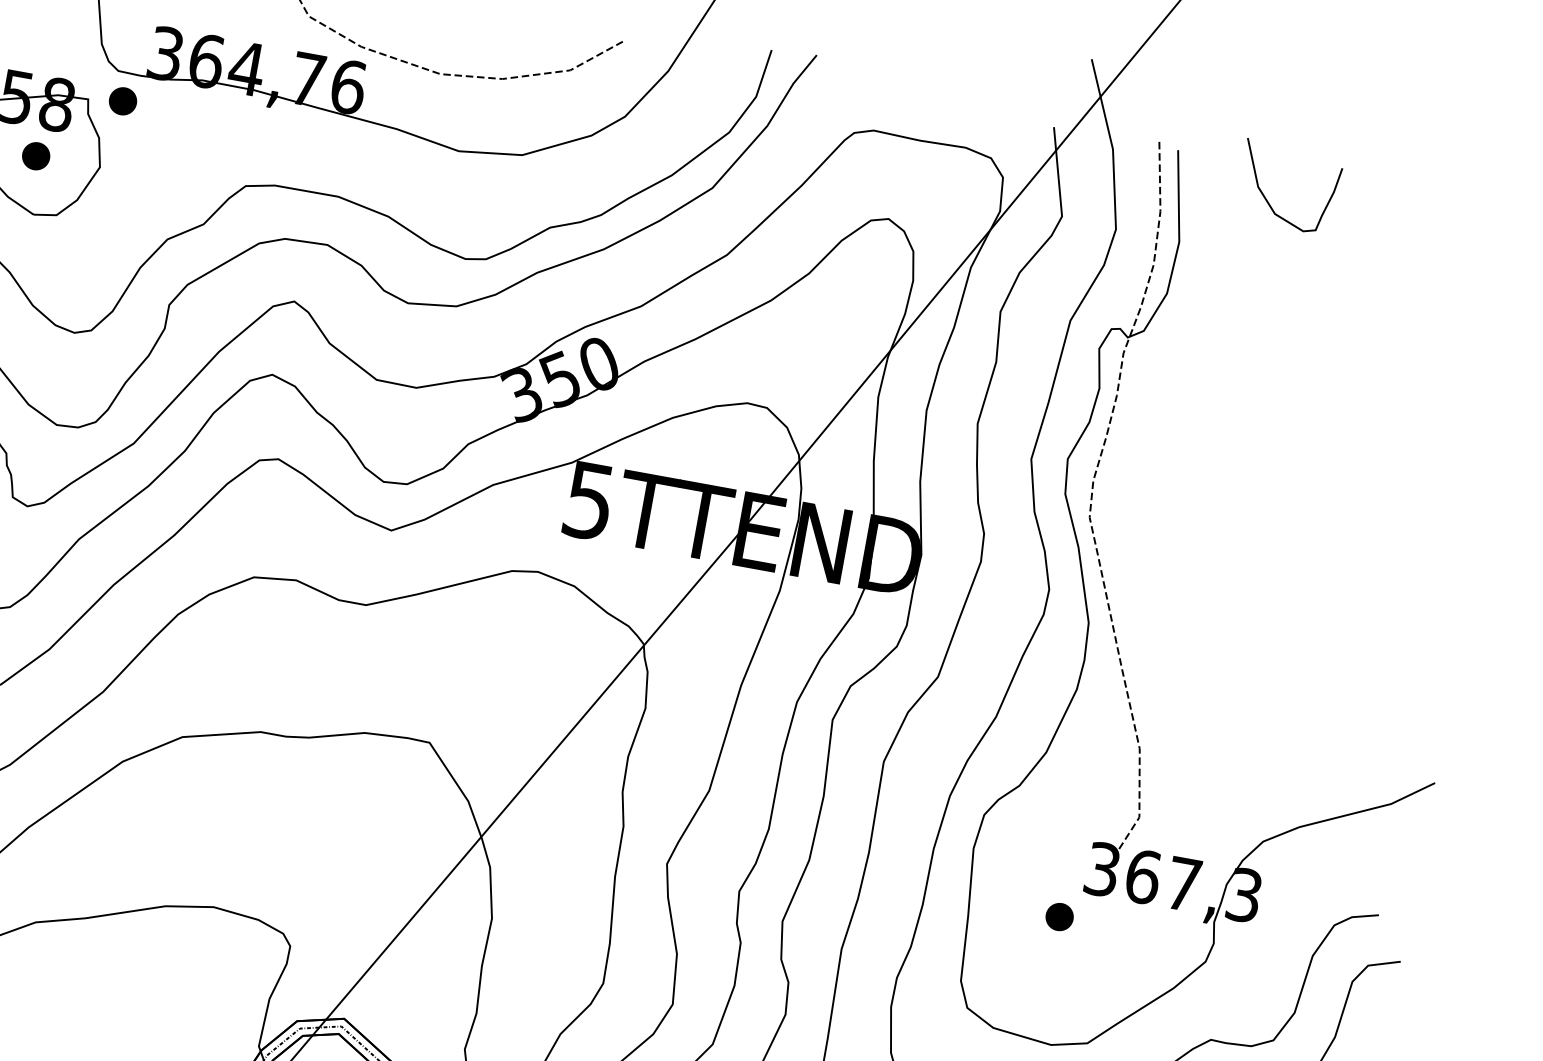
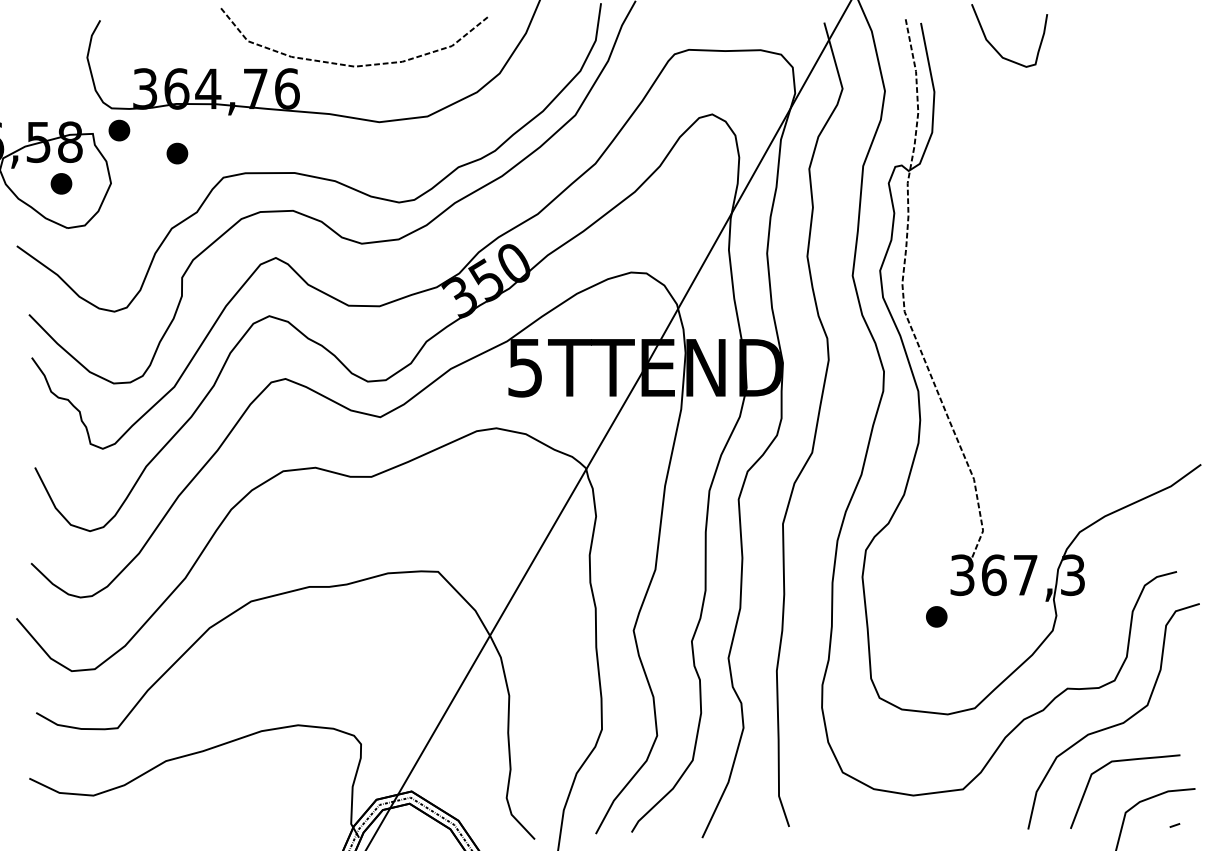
part: (192, 144) -> (177, 153), added

